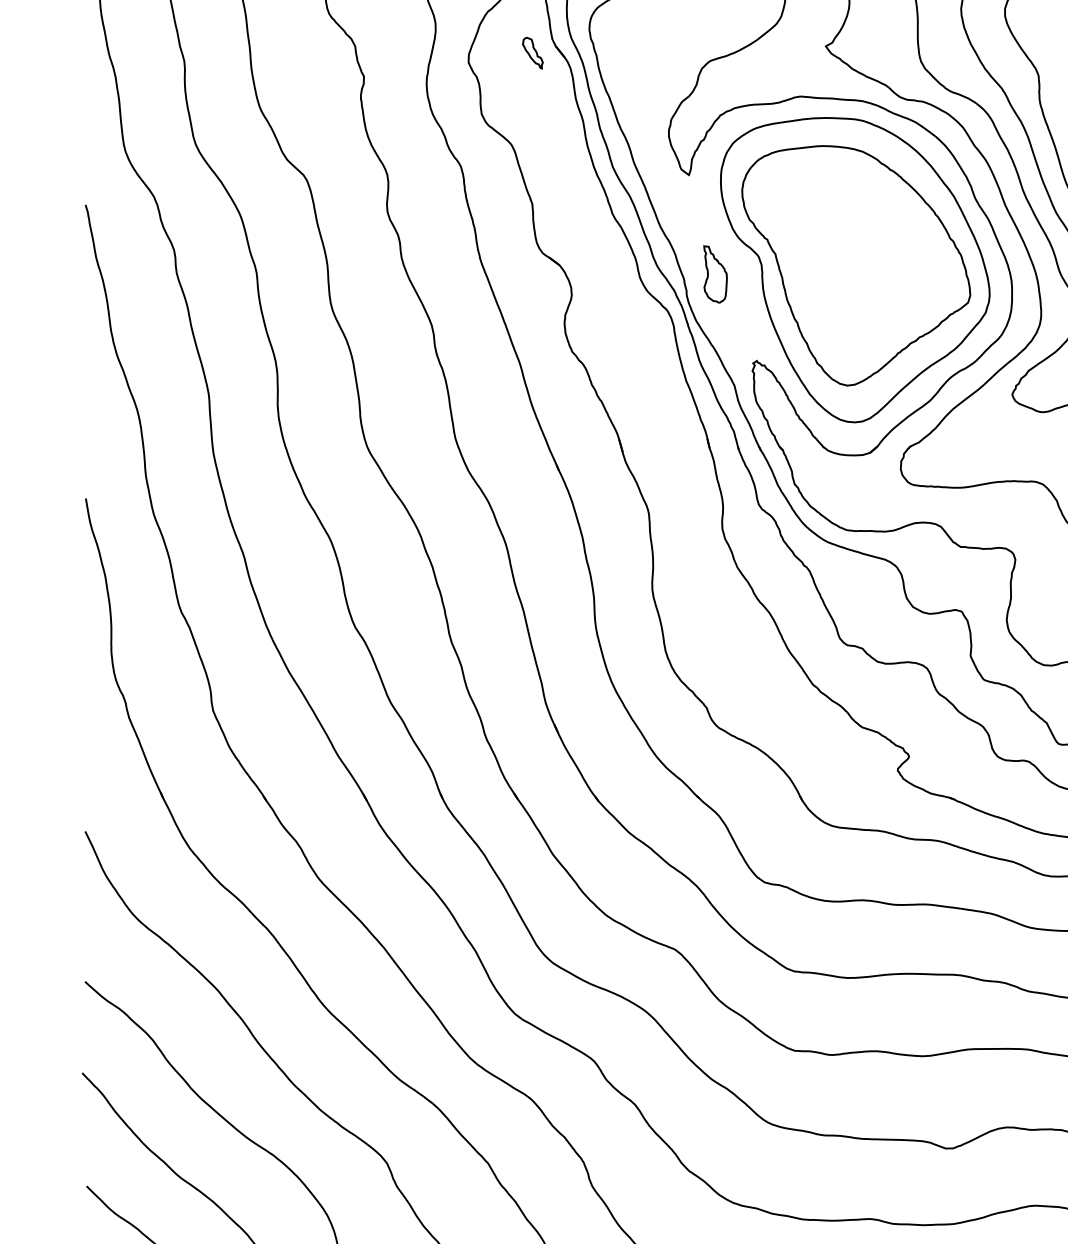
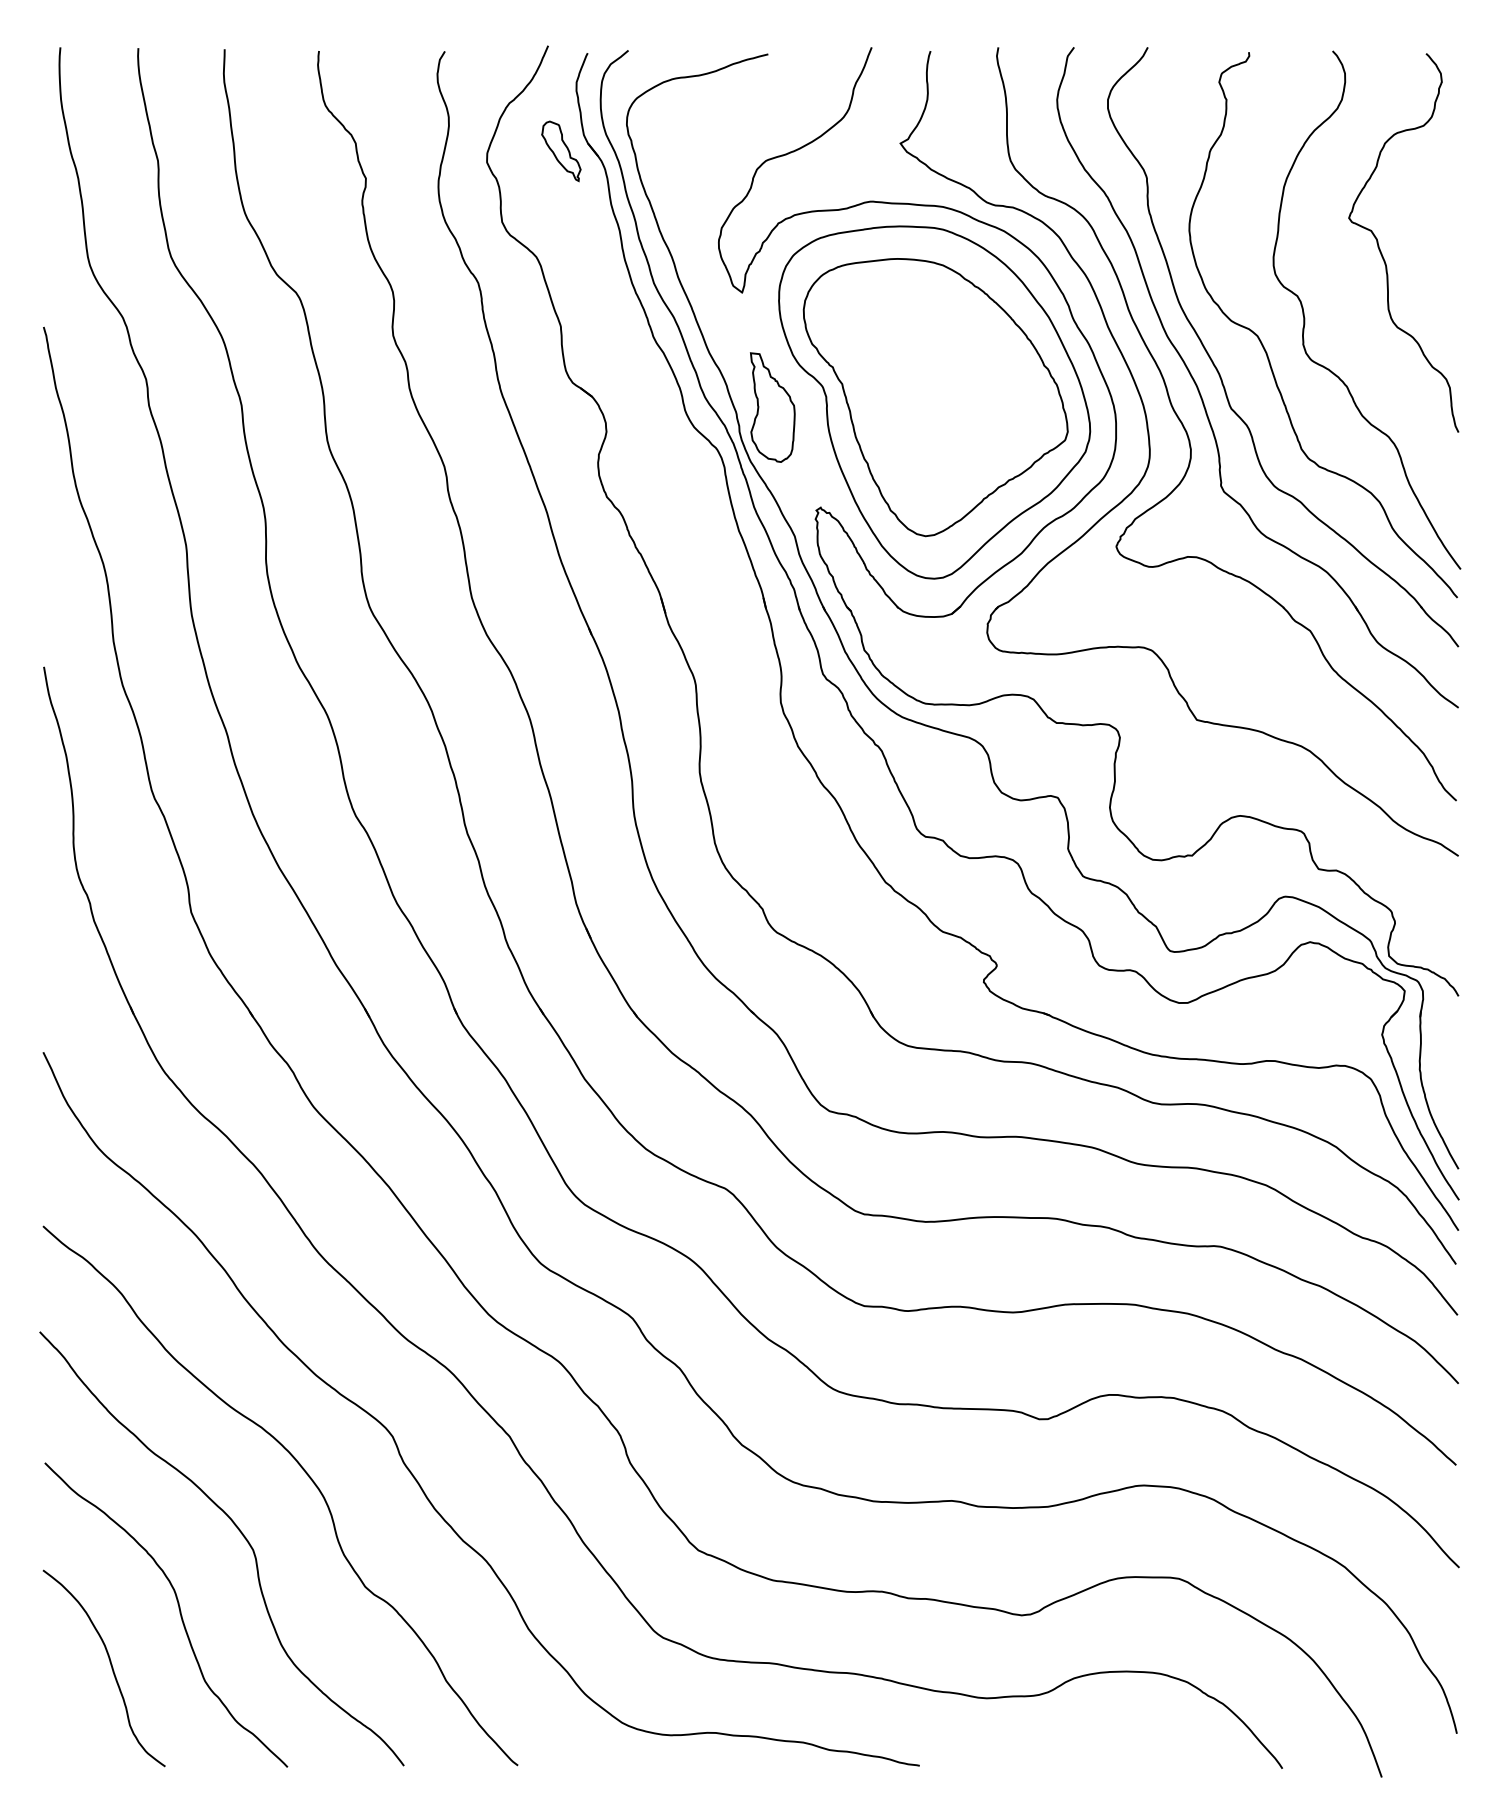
part: (532, 53) -> (561, 151), size x1.67
part: (715, 274) -> (772, 407), size x1.67

